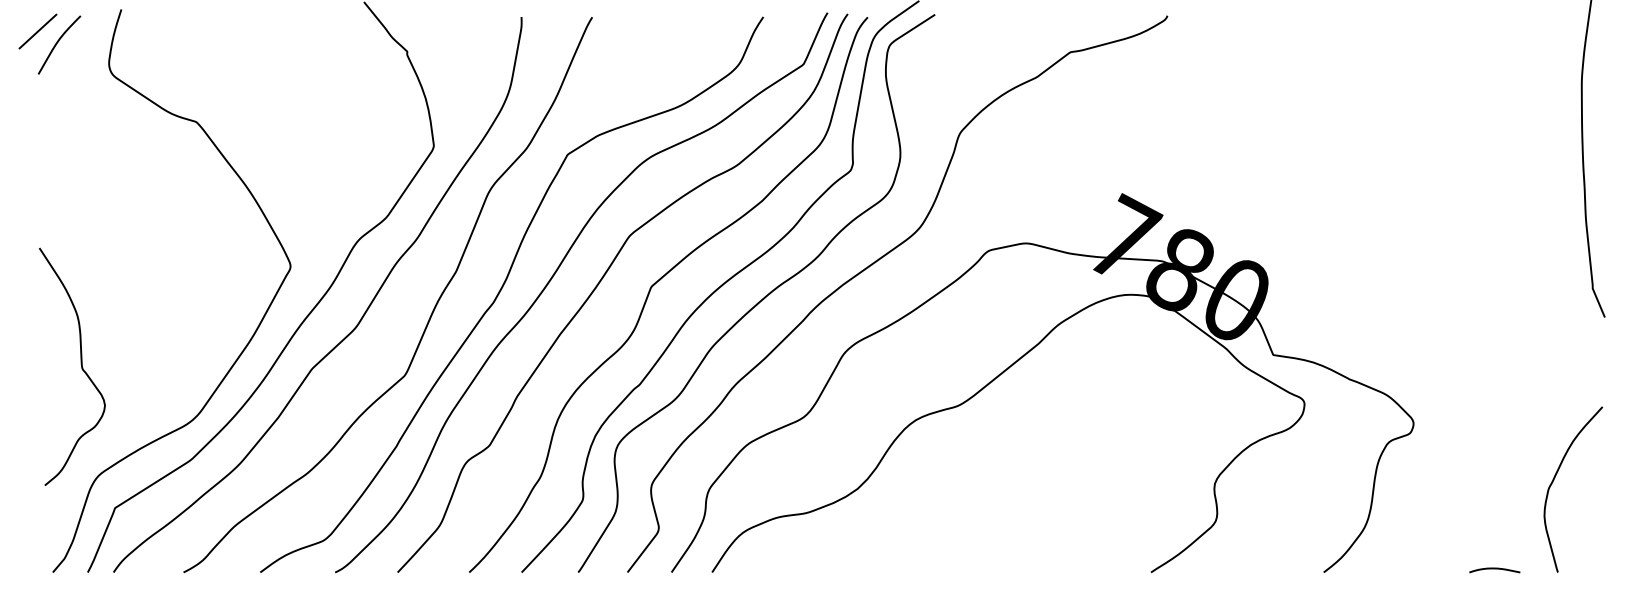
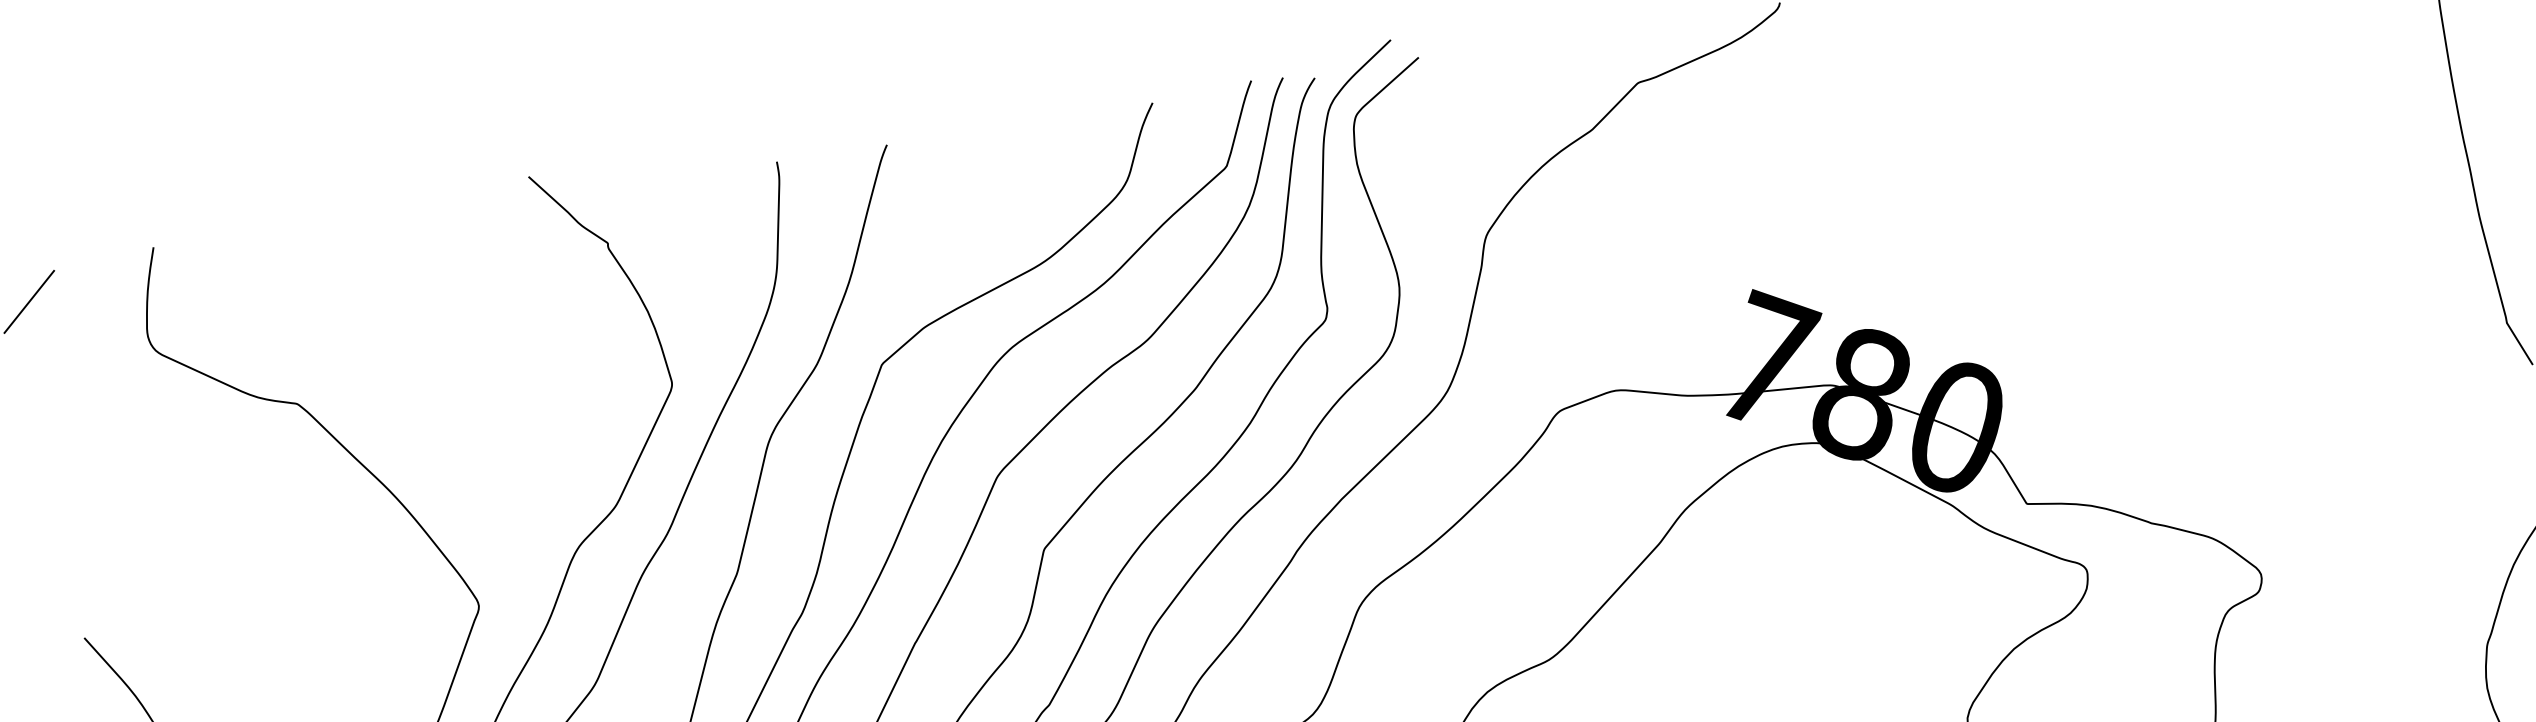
curve: (57, 44) -> (62, 317), removed

